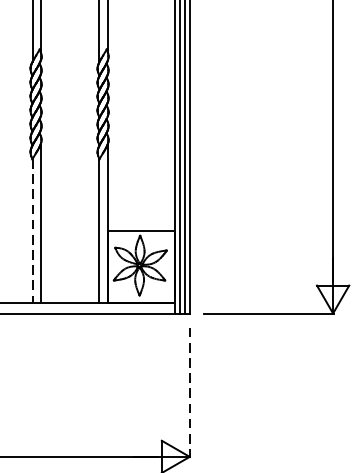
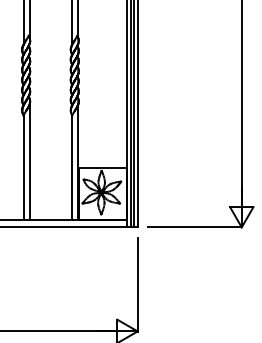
line: (32, 230) -> (23, 167), dashed -> solid
line: (189, 393) -> (137, 285), dashed -> solid

